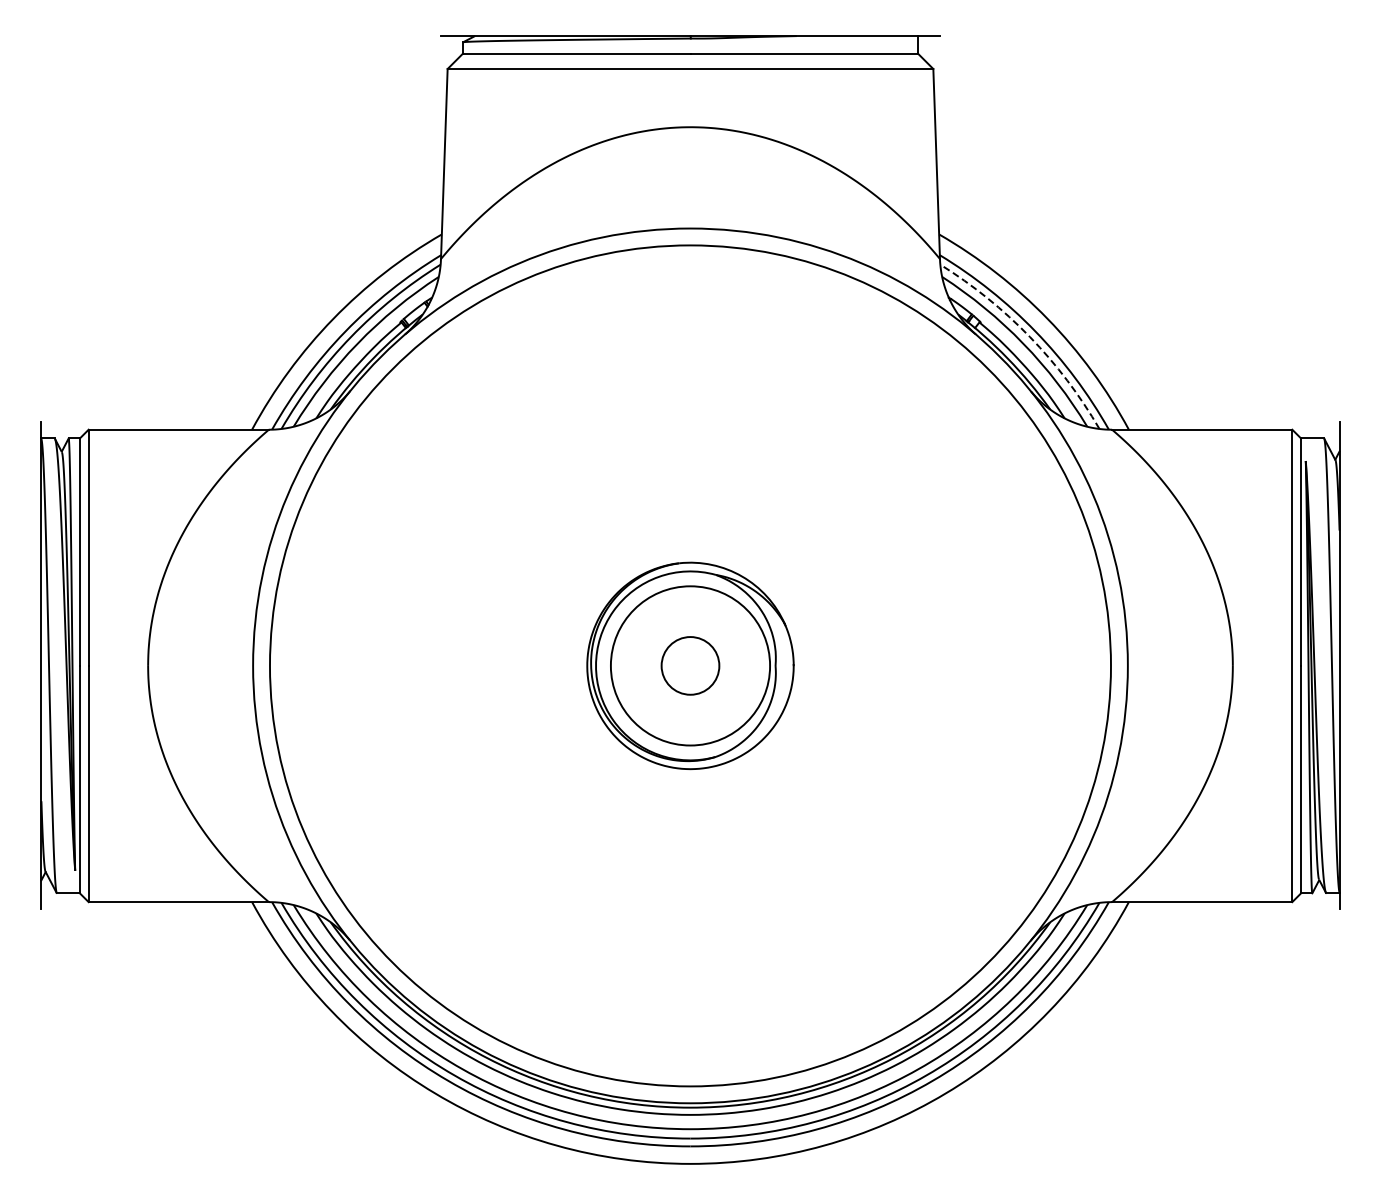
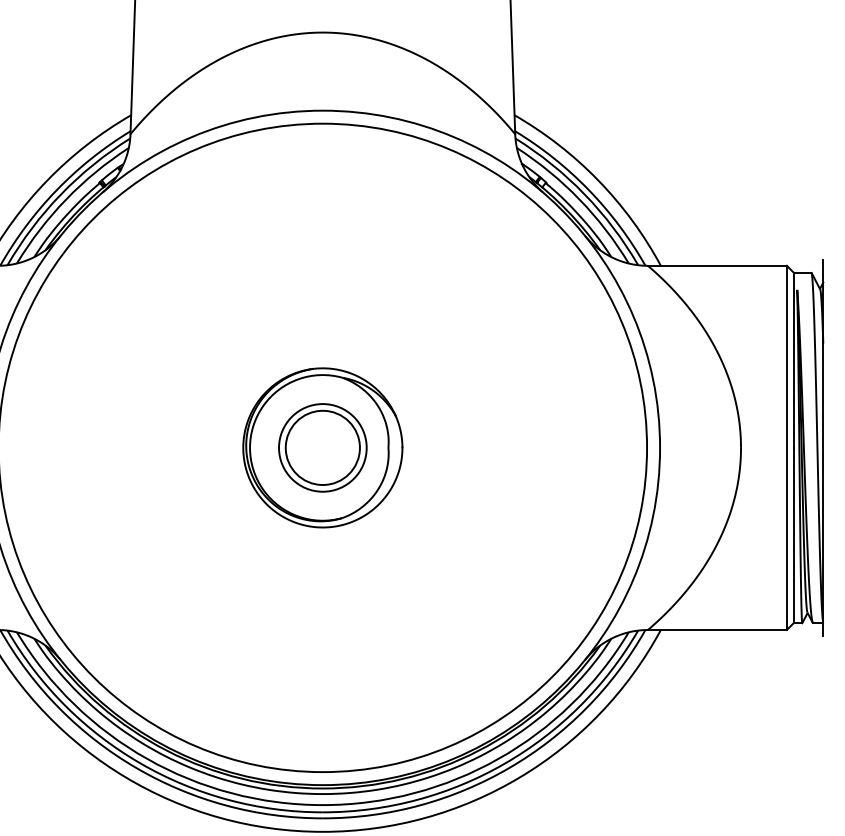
arc: (1030, 337) -> (585, 194), dashed -> solid
circle: (690, 665) -> (322, 447), size x0.71
circle: (690, 665) -> (322, 447), size x1.67

